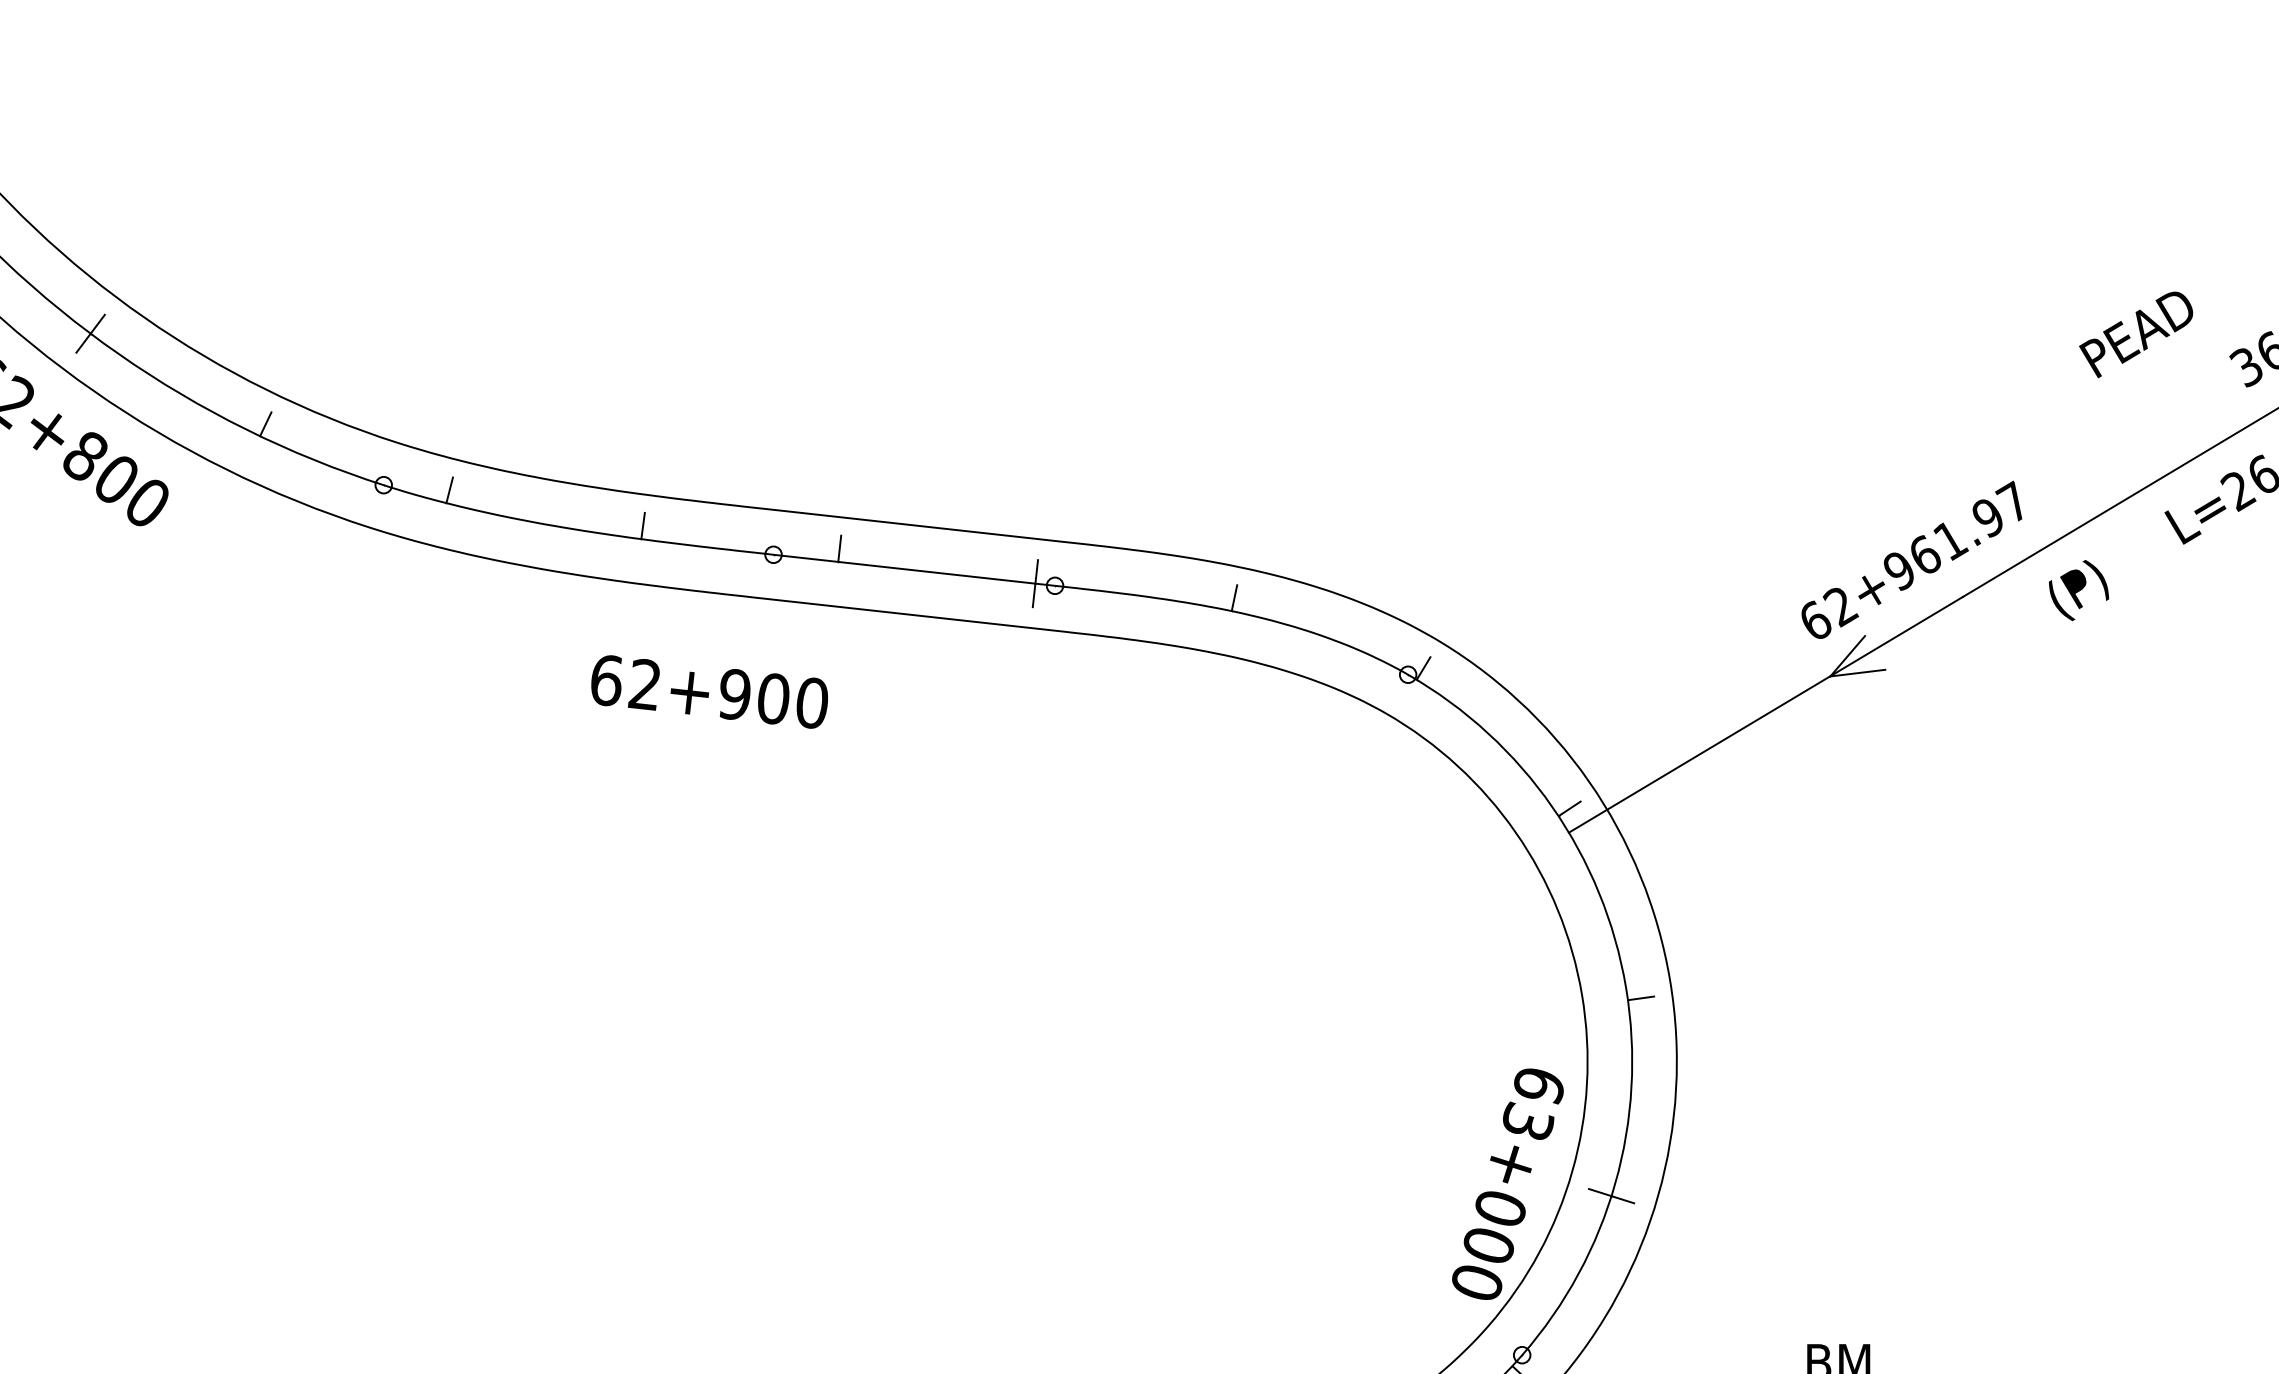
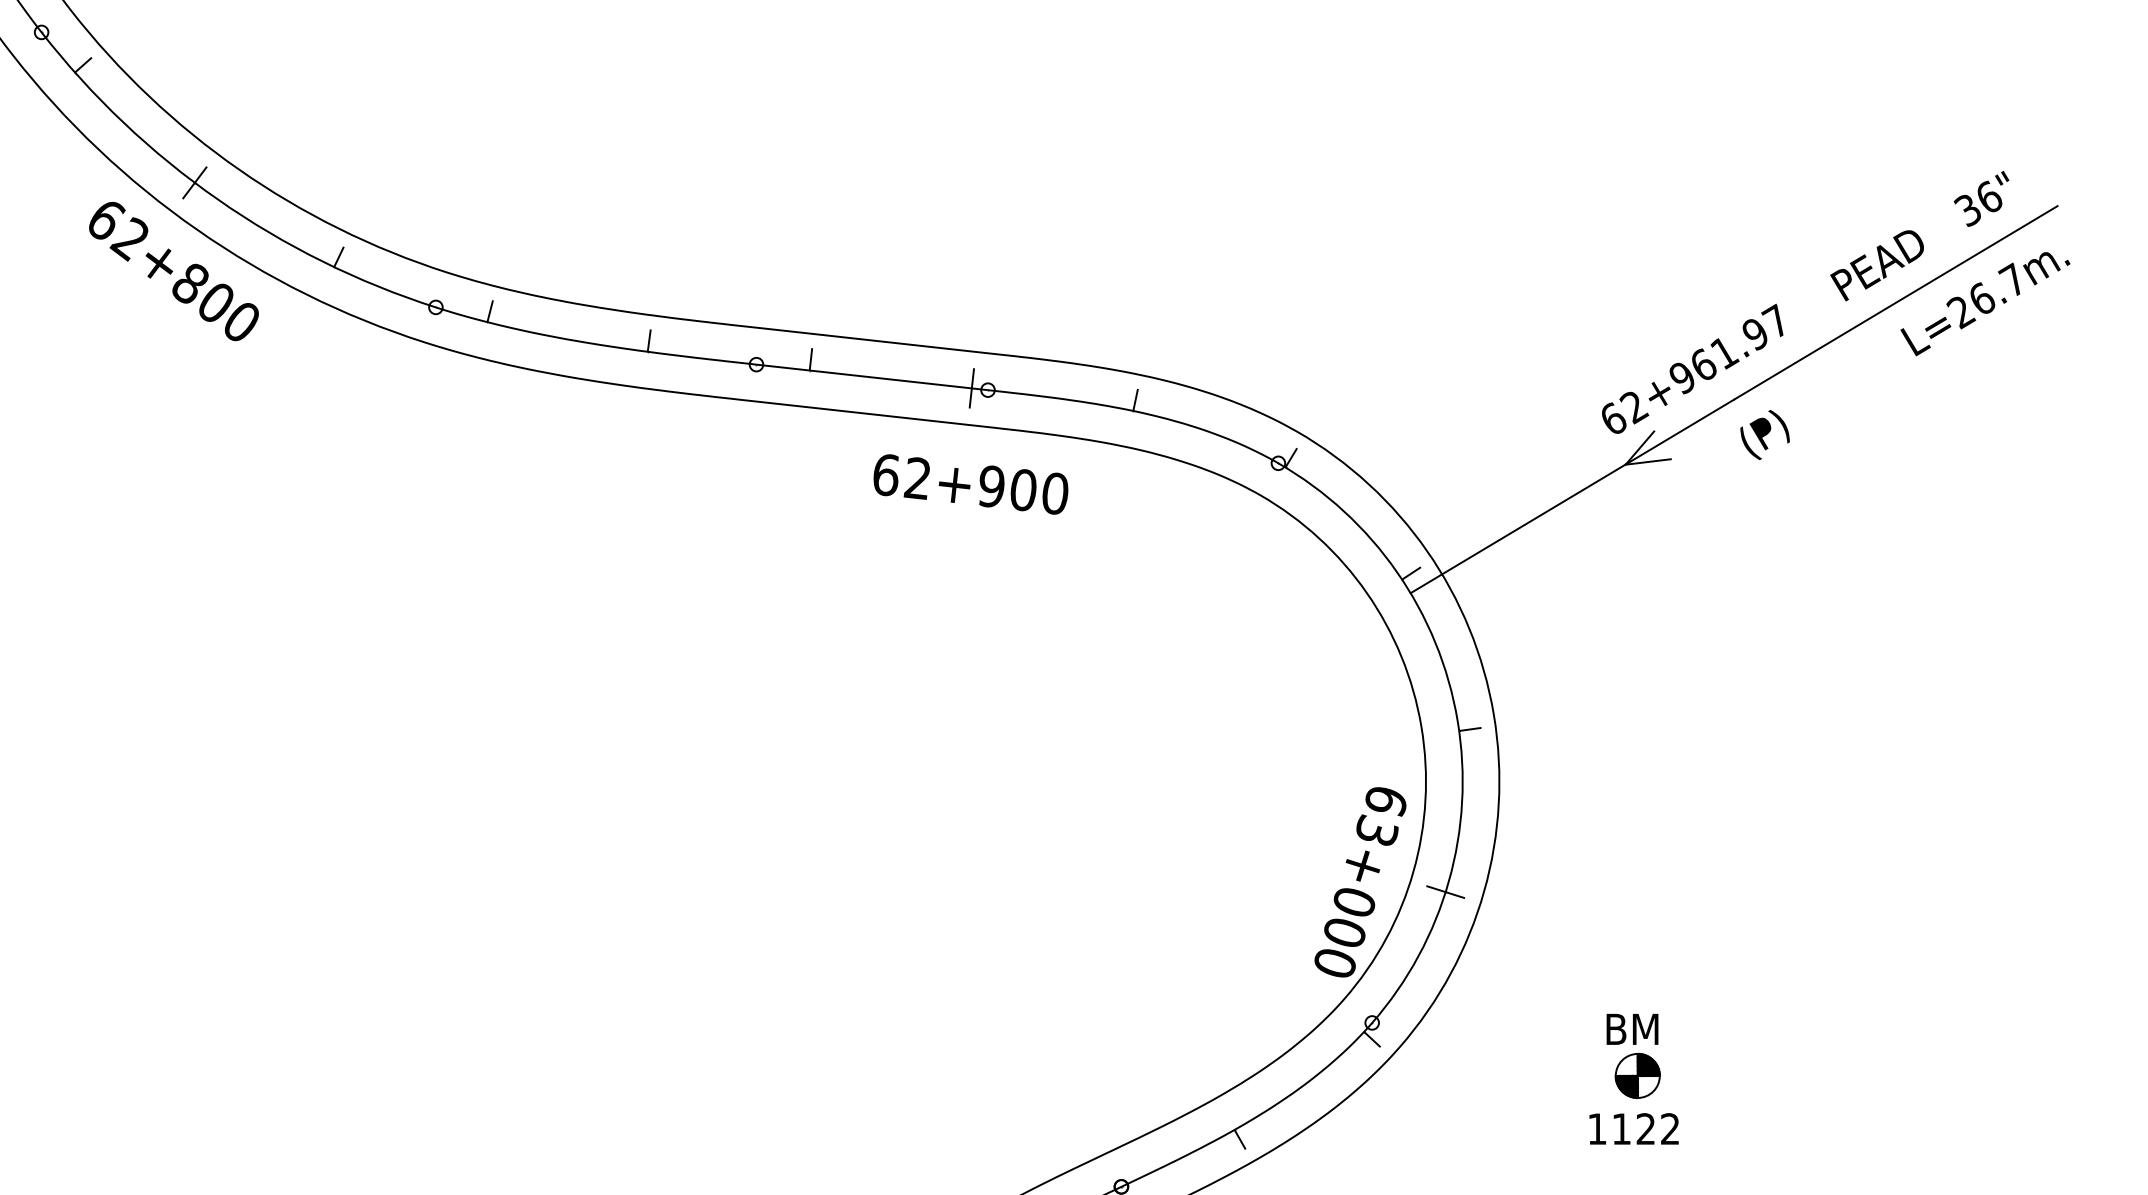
text: (2135, 334) -> (1876, 265), moved
text: (2078, 591) -> (1764, 435), moved
text: (709, 691) -> (970, 484), moved

